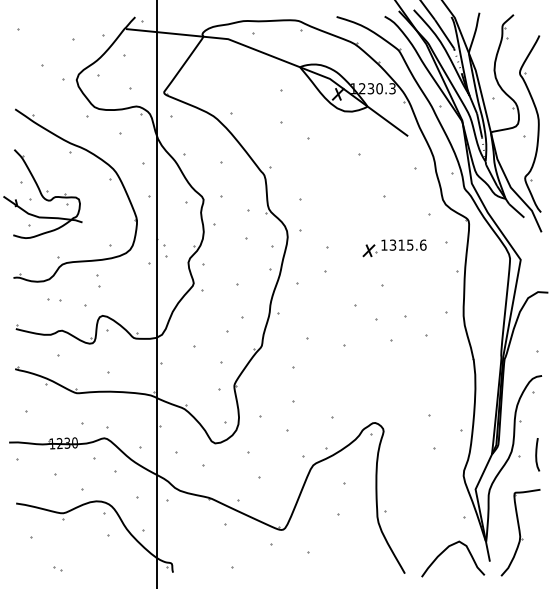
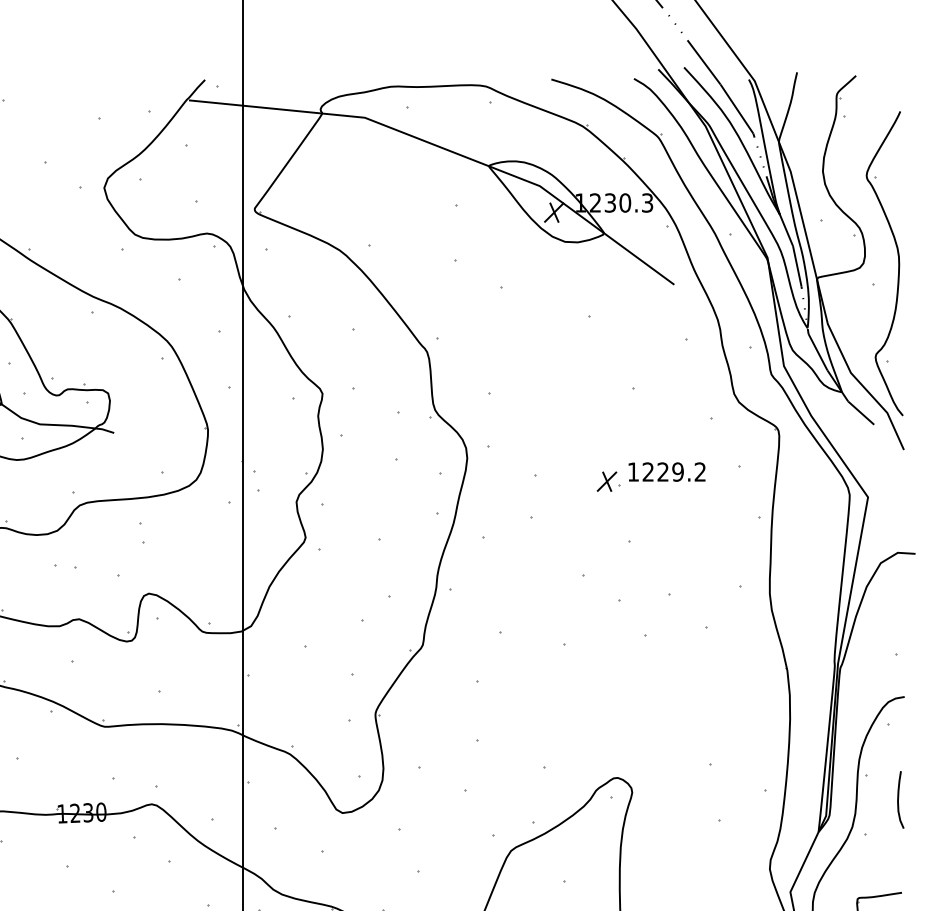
text: (407, 244) -> (673, 470), 1315.6 -> 1229.2
curve: (537, 454) -> (900, 799), moved

